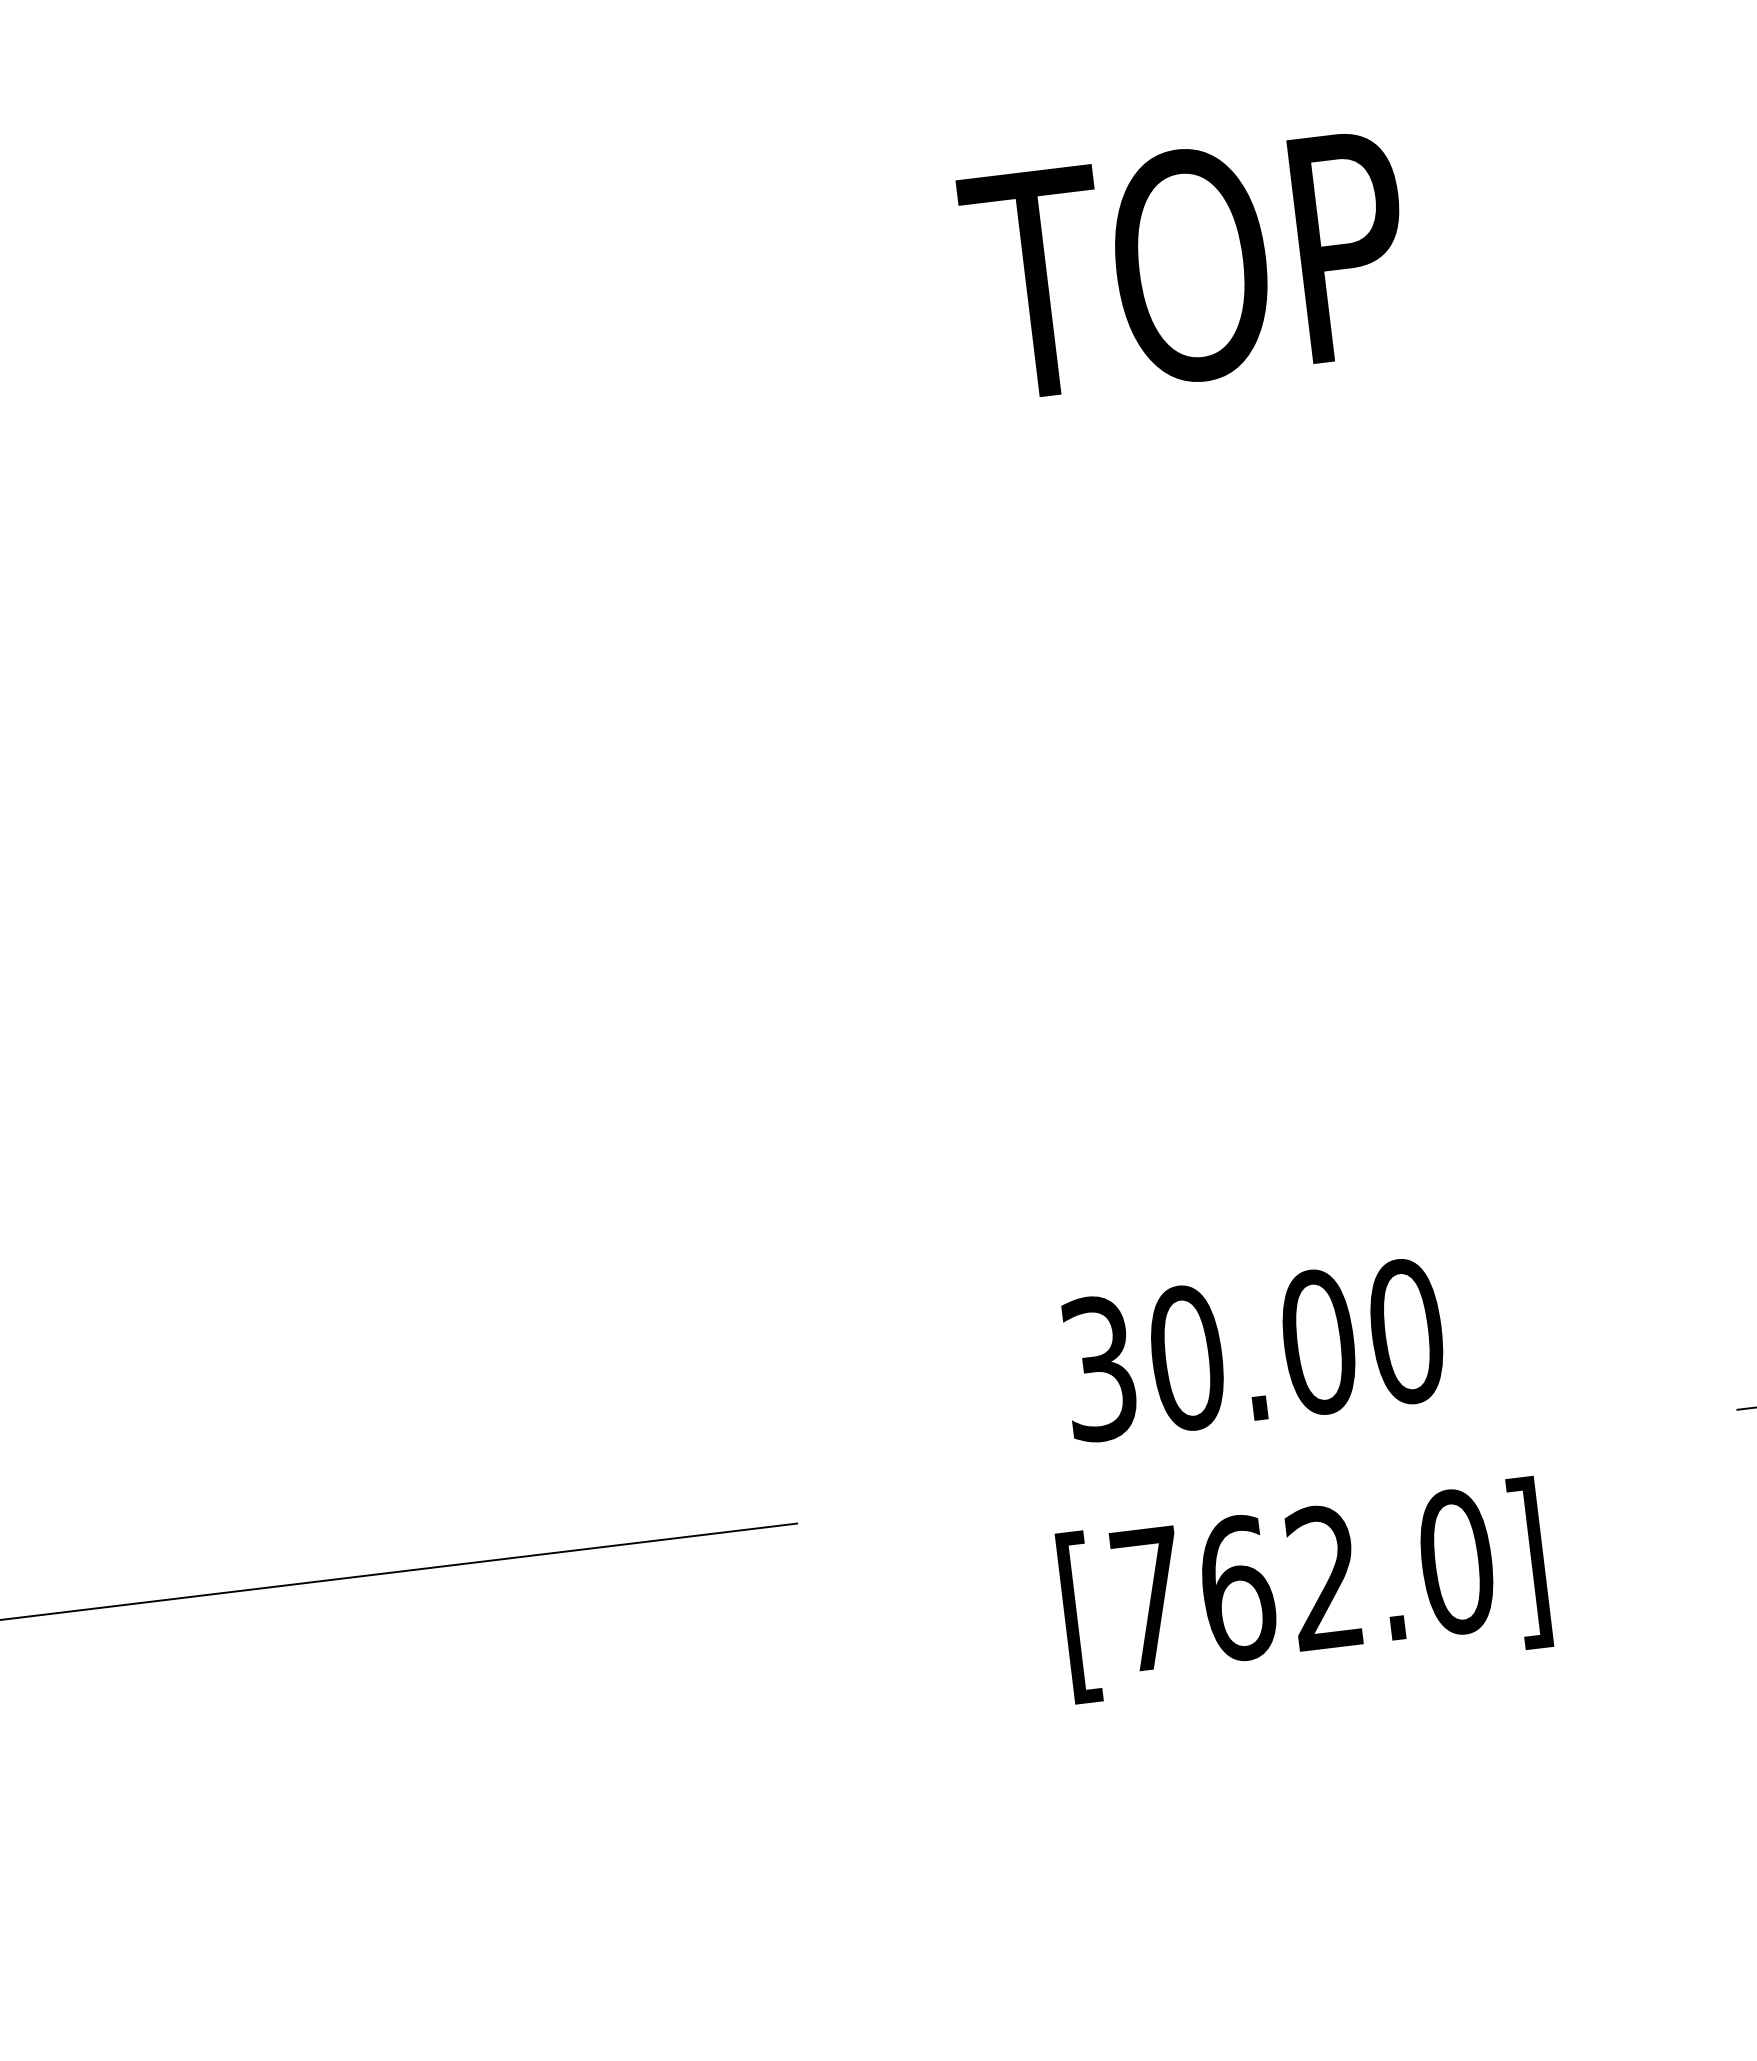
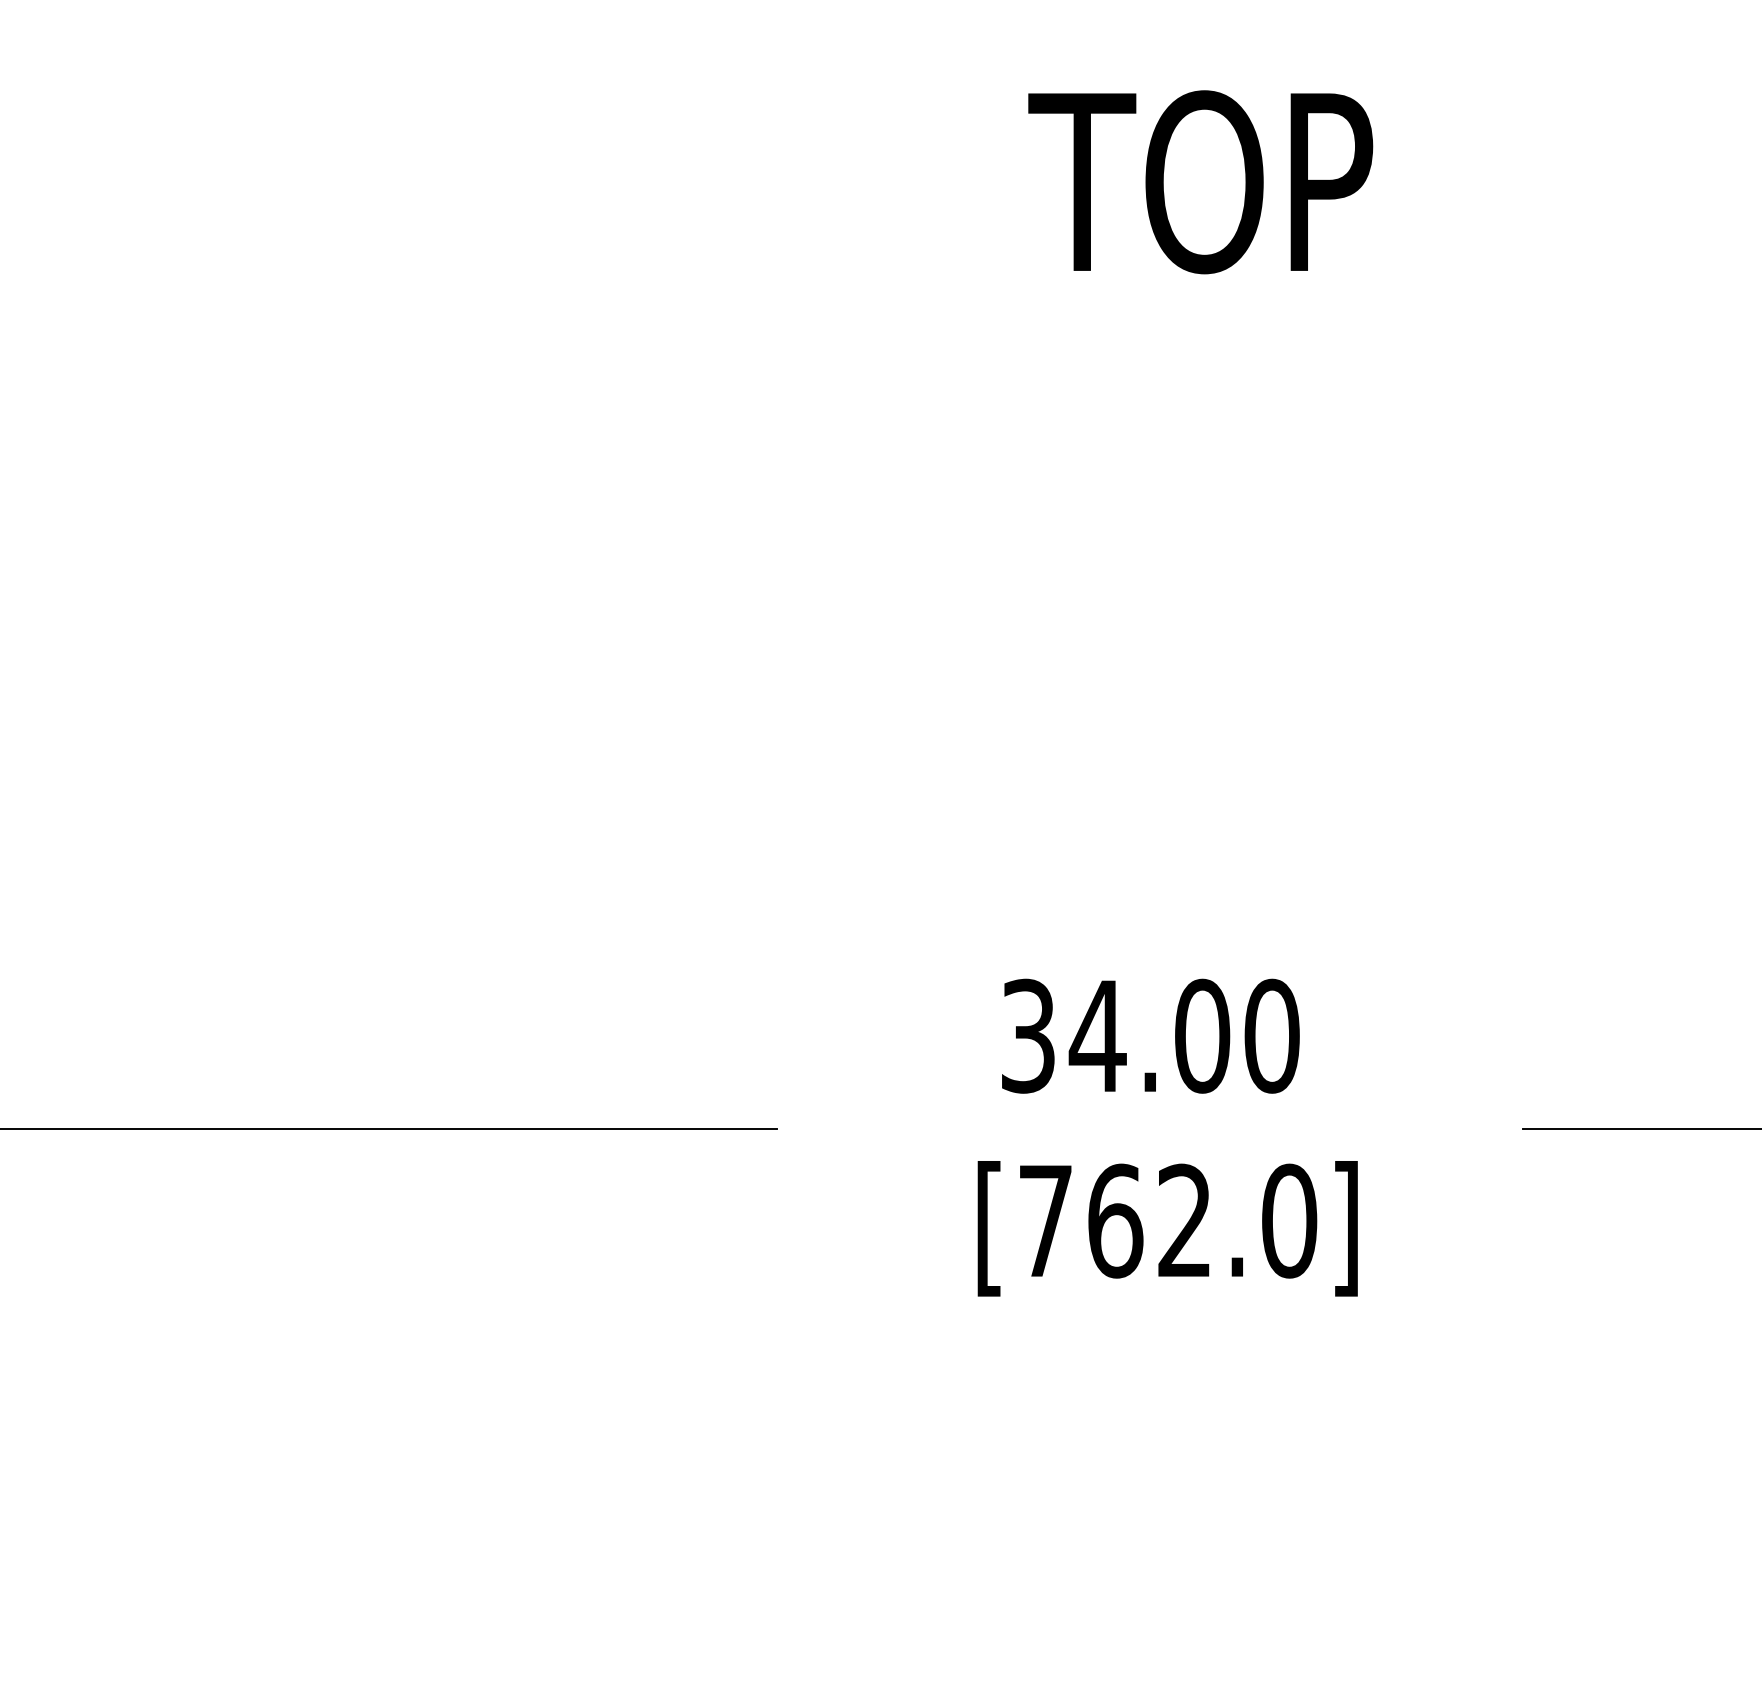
text: (1186, 1357) -> (1097, 1035), 30.00 -> 34.00

